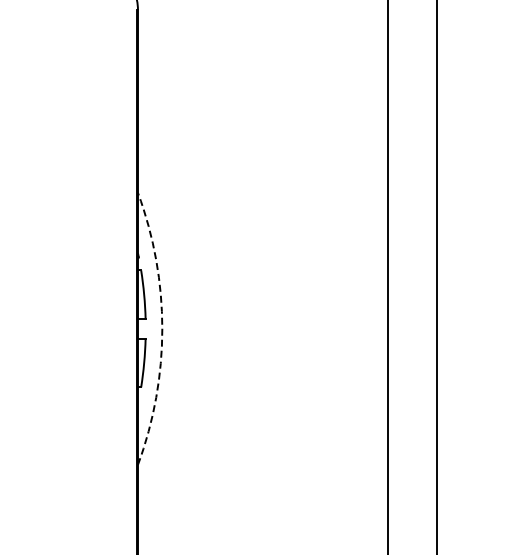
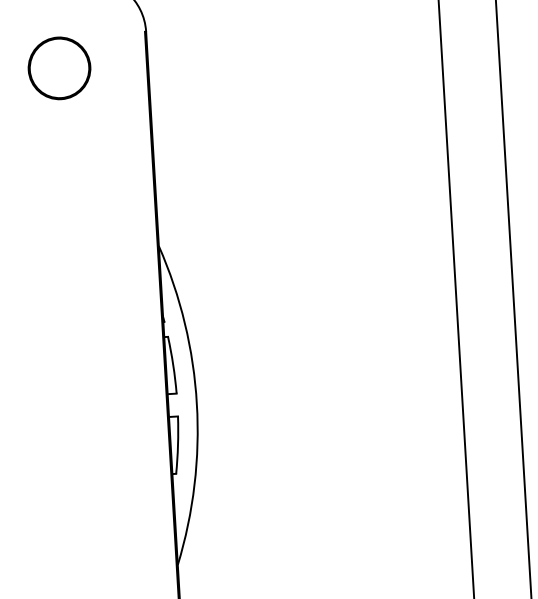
circle: (62, 36) -> (59, 68), added
arc: (162, 328) -> (197, 403), dashed -> solid

